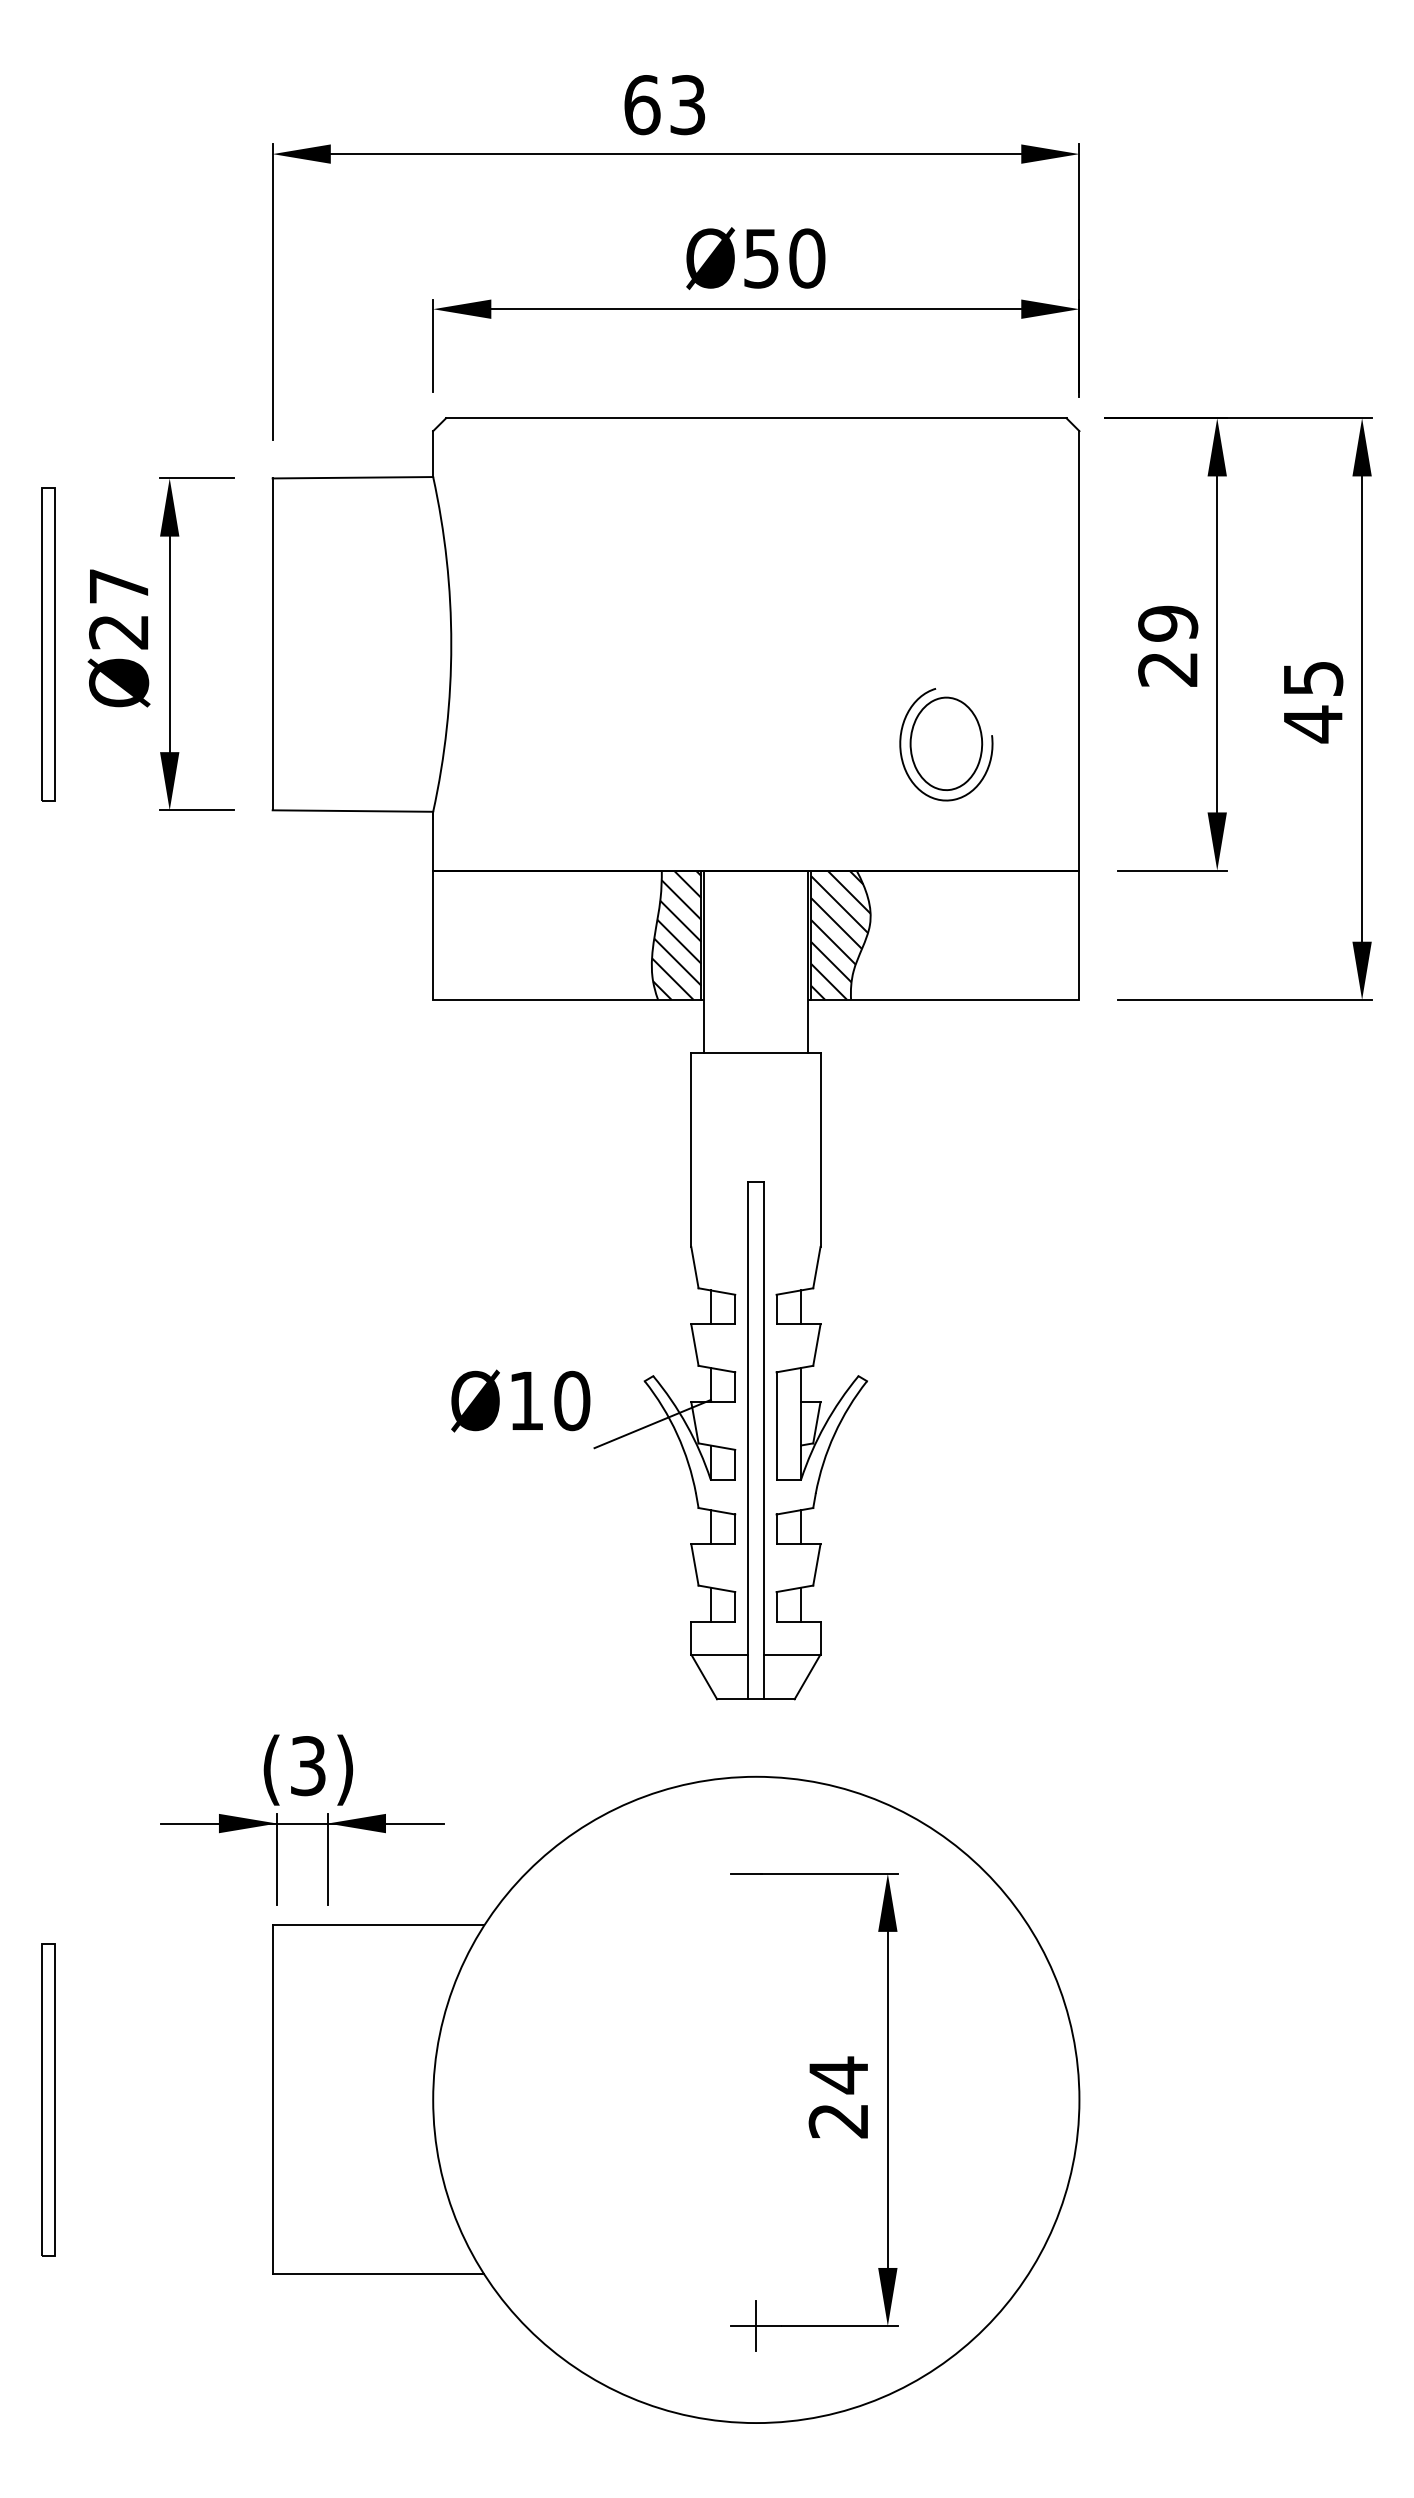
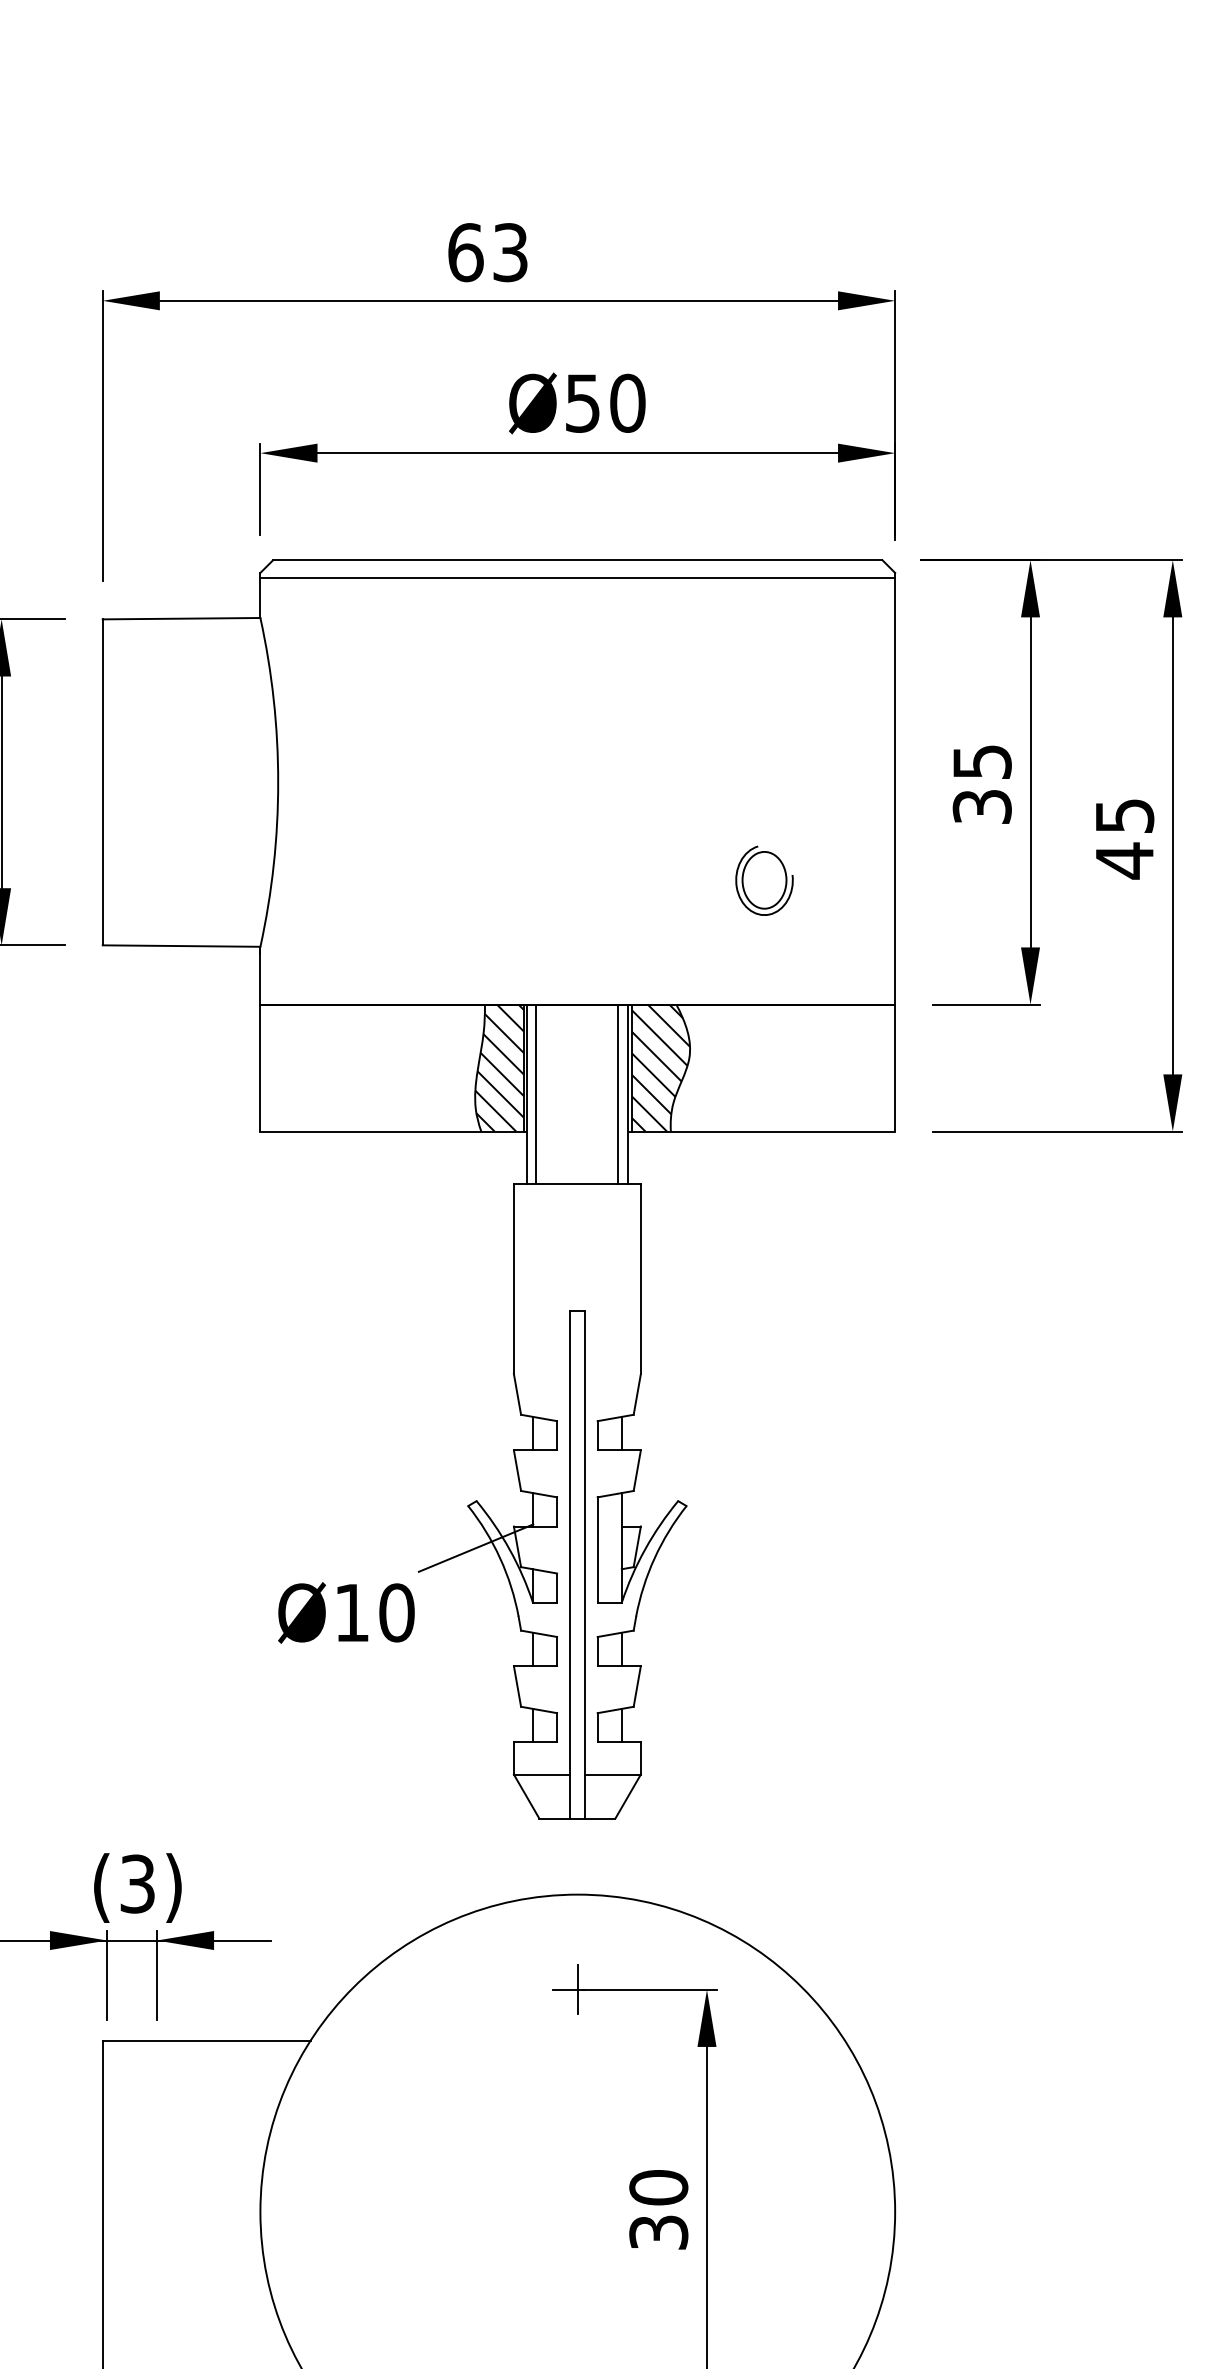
line: (756, 436) -> (577, 578), added
text: (1168, 645) -> (982, 783), 29 -> 35
part: (946, 744) -> (764, 880), size x0.62
line: (714, 961) -> (536, 1093), added
line: (797, 961) -> (618, 1093), added
text: (520, 1400) -> (346, 1612), moved
line: (756, 1873) -> (577, 1989), added
text: (838, 2097) -> (658, 2209), 24 -> 30

